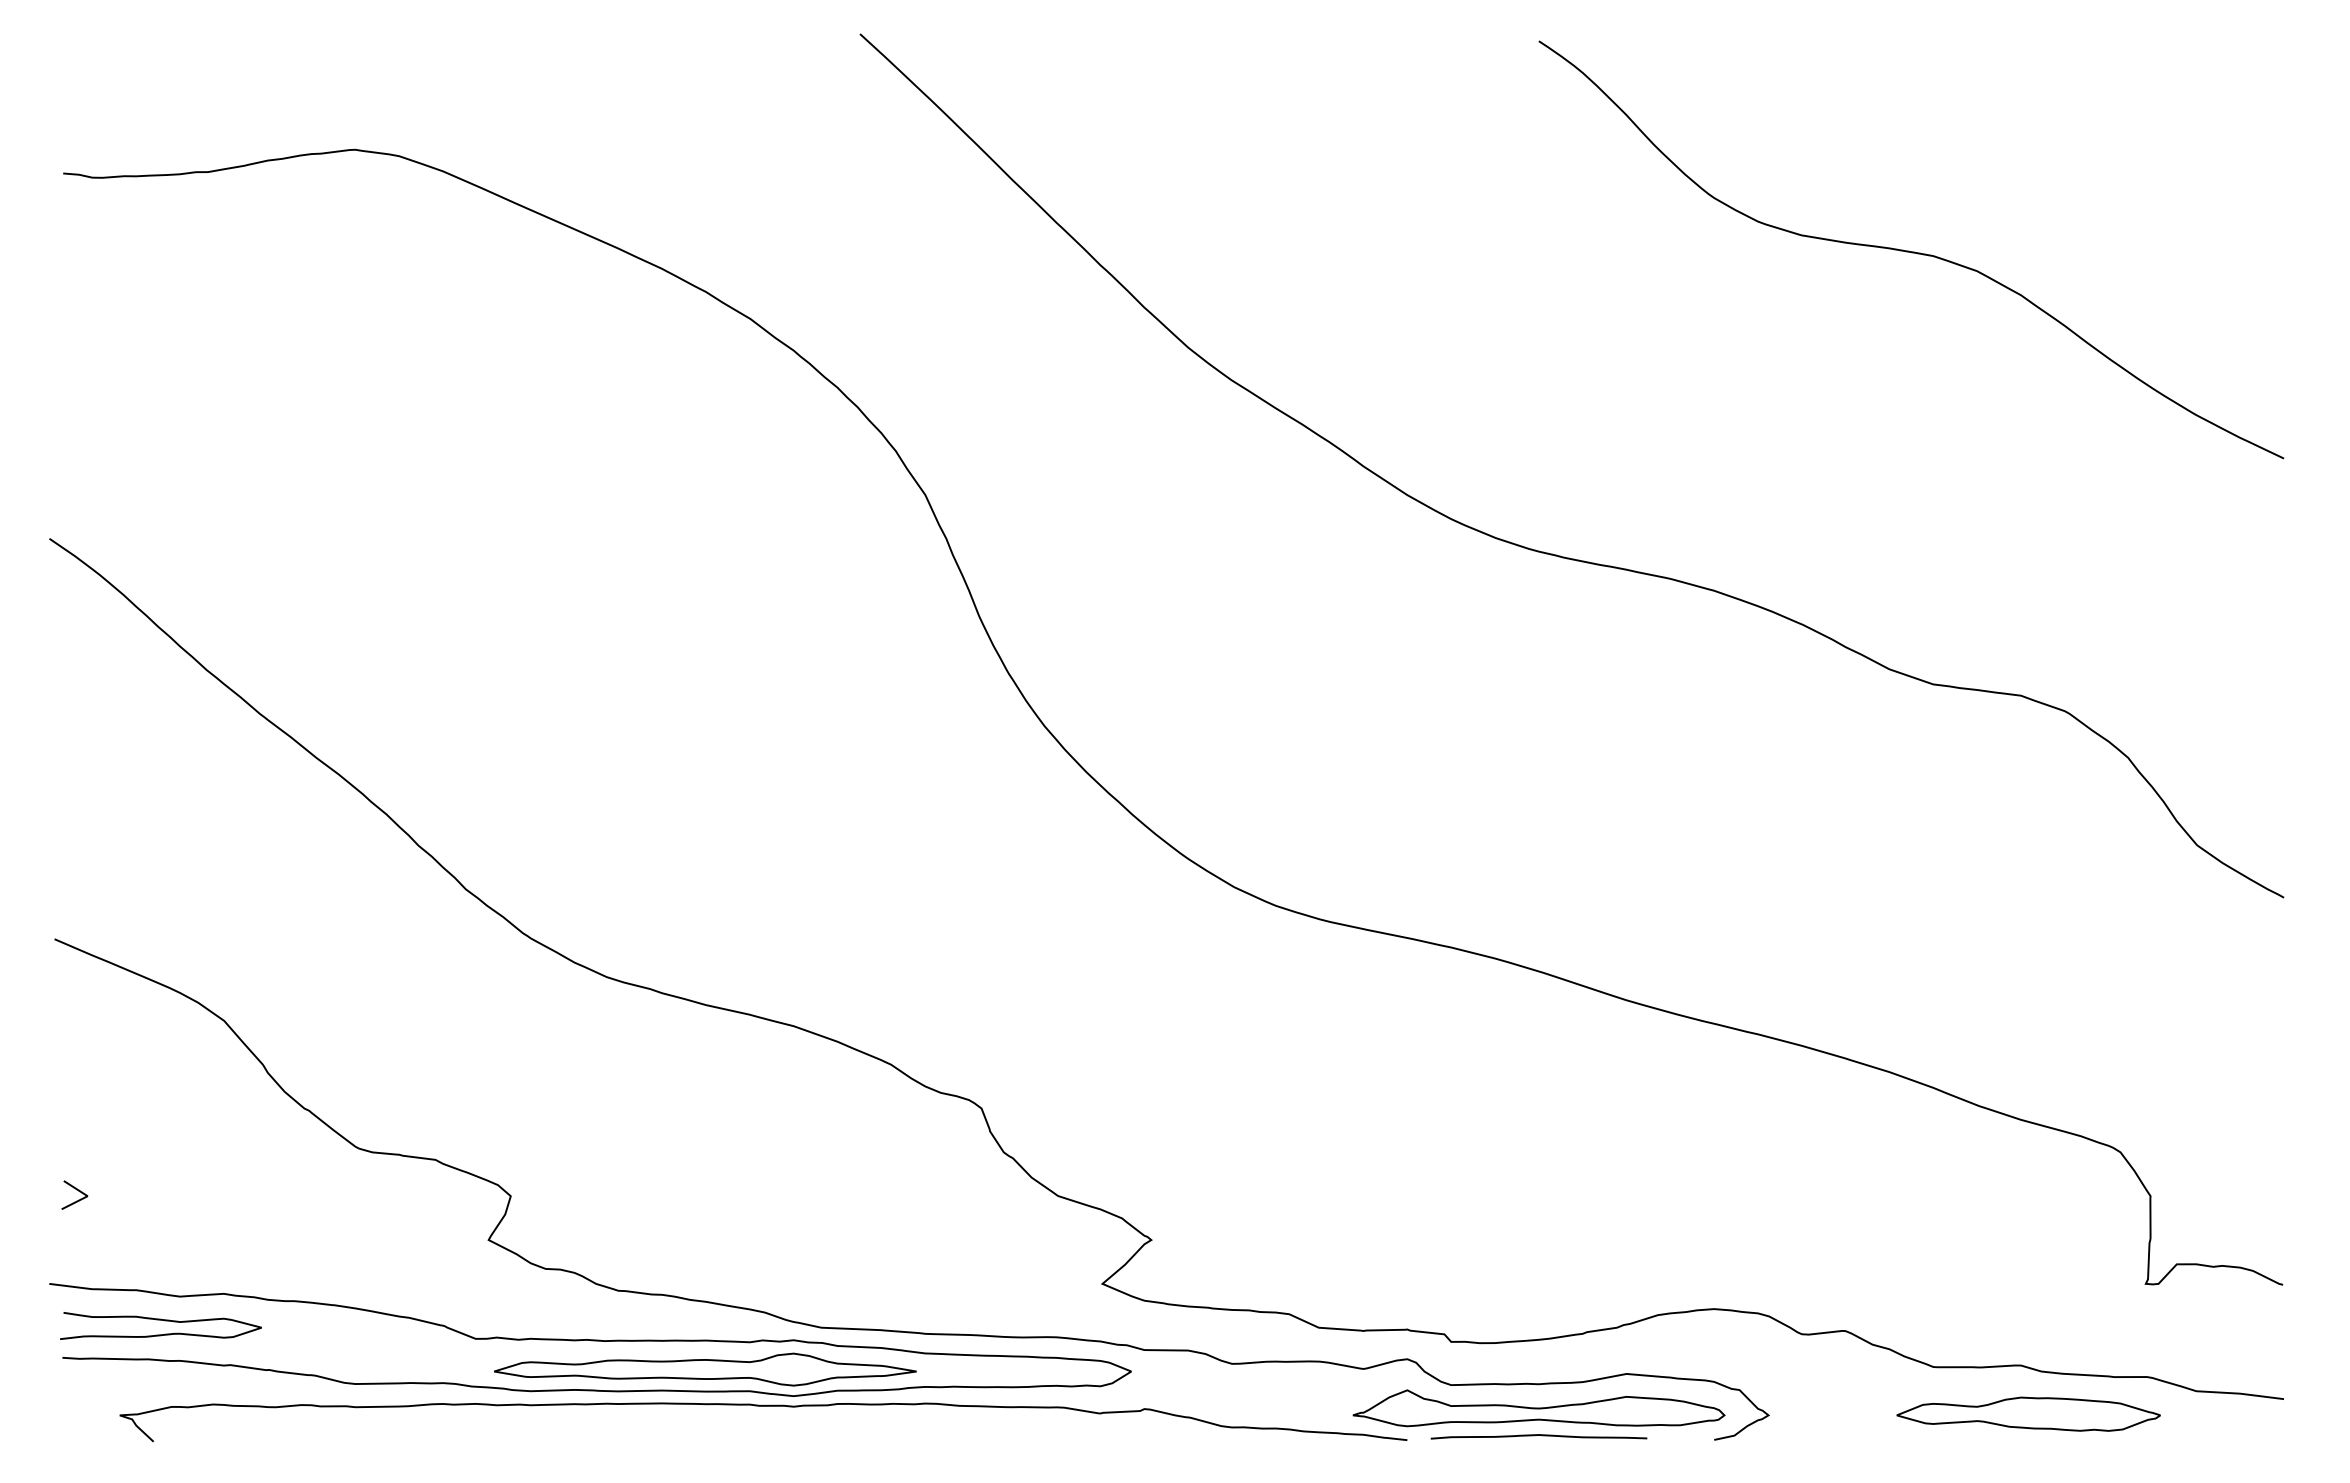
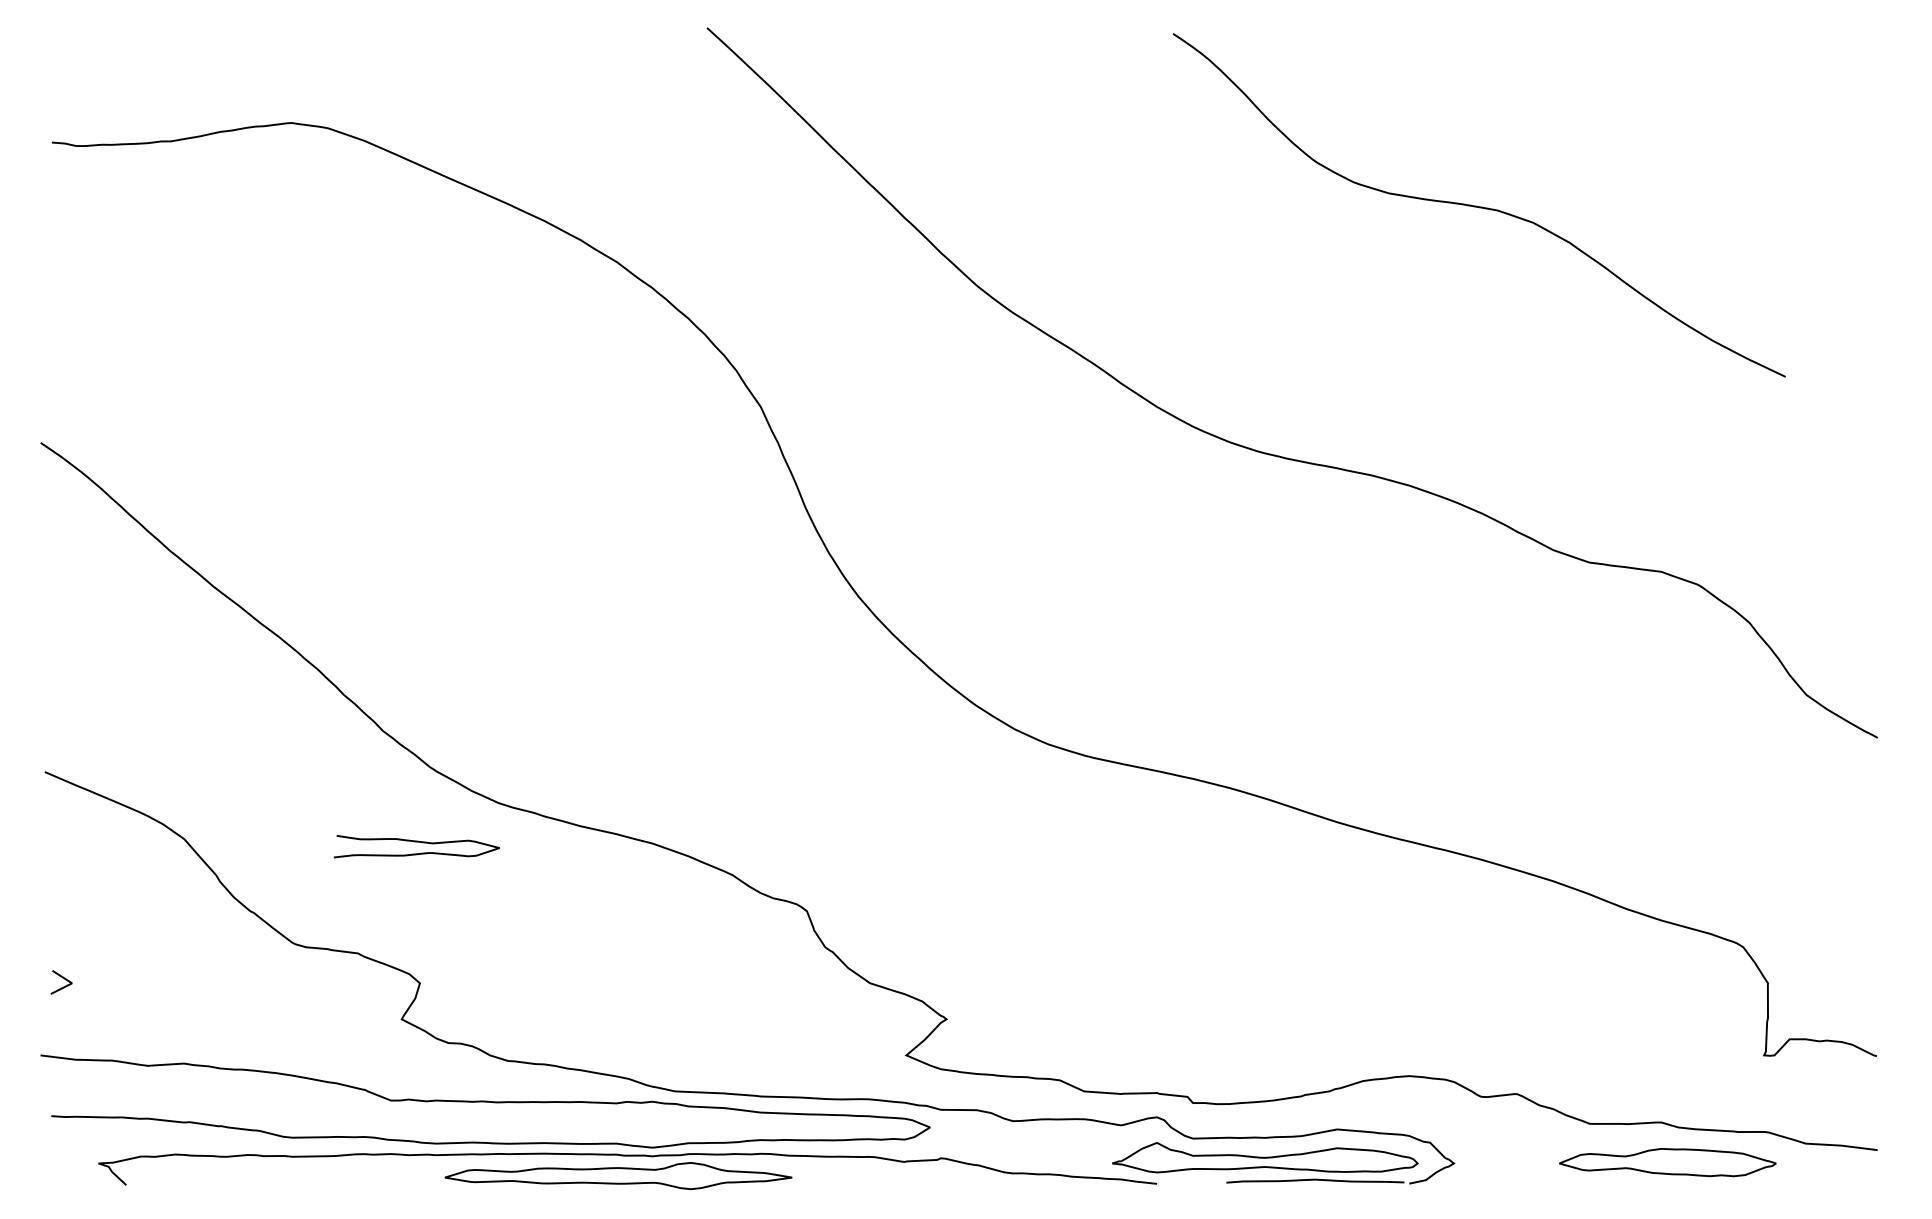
curve: (1911, 251) -> (1479, 206), moved
curve: (160, 1320) -> (416, 842), moved
part: (705, 1369) -> (618, 1175), moved
curve: (1538, 1435) -> (1314, 1180), moved

